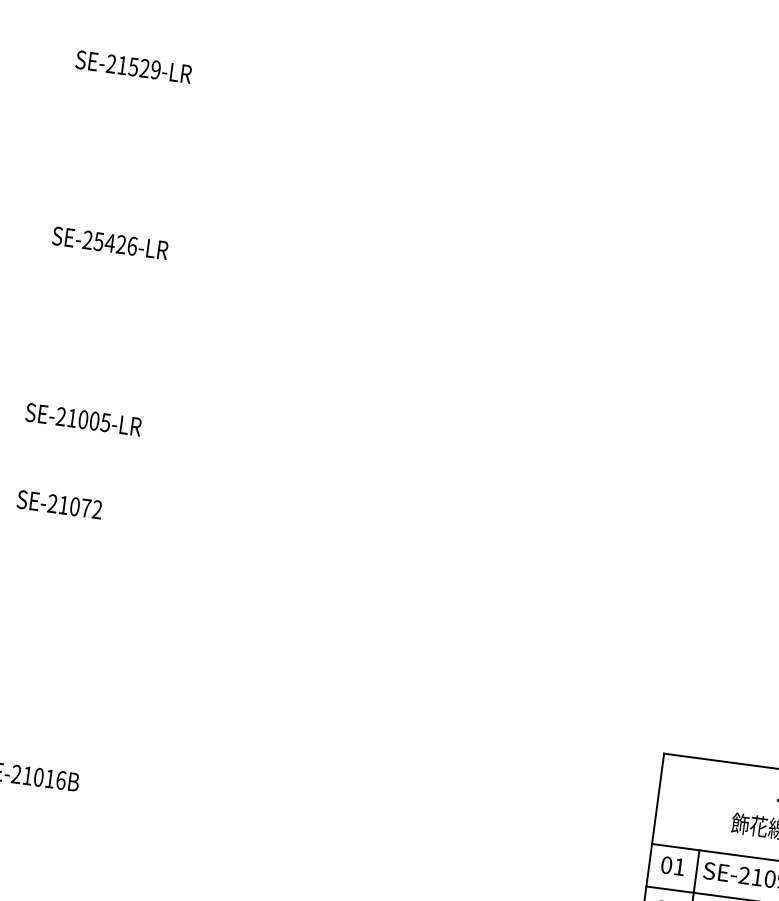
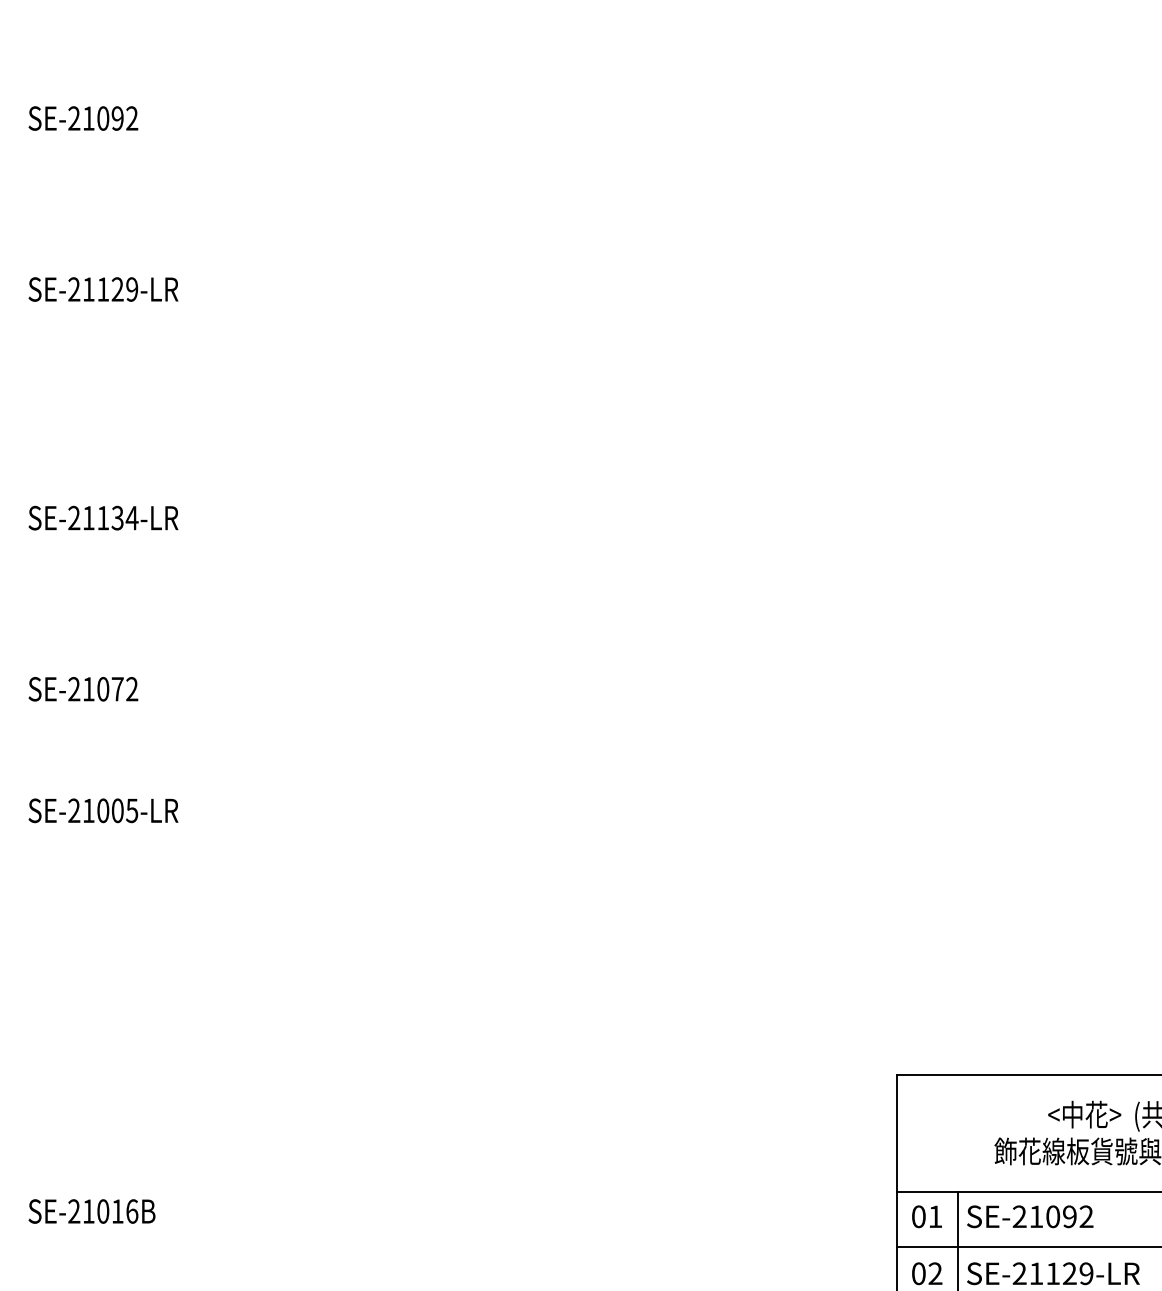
text: (133, 67) -> (103, 289), SE-21529-LR -> SE-21129-LR
text: (115, 243) -> (110, 517), SE-25426-LR -> SE-21134-LR
text: (83, 419) -> (103, 810), moved
text: (59, 504) -> (83, 689), moved

